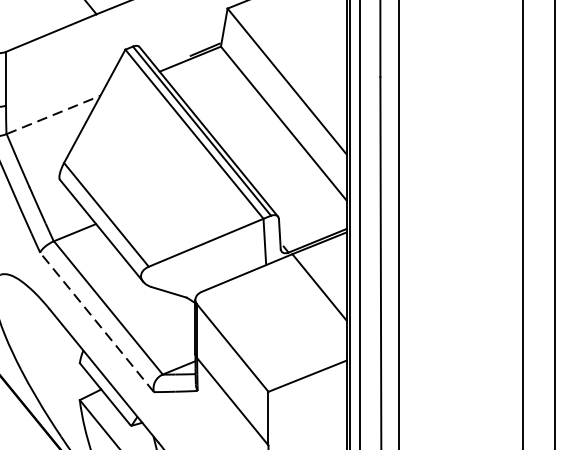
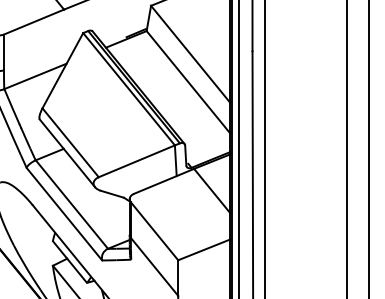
line: (53, 115) -> (35, 76), dashed -> solid
line: (97, 322) -> (64, 214), dashed -> solid

